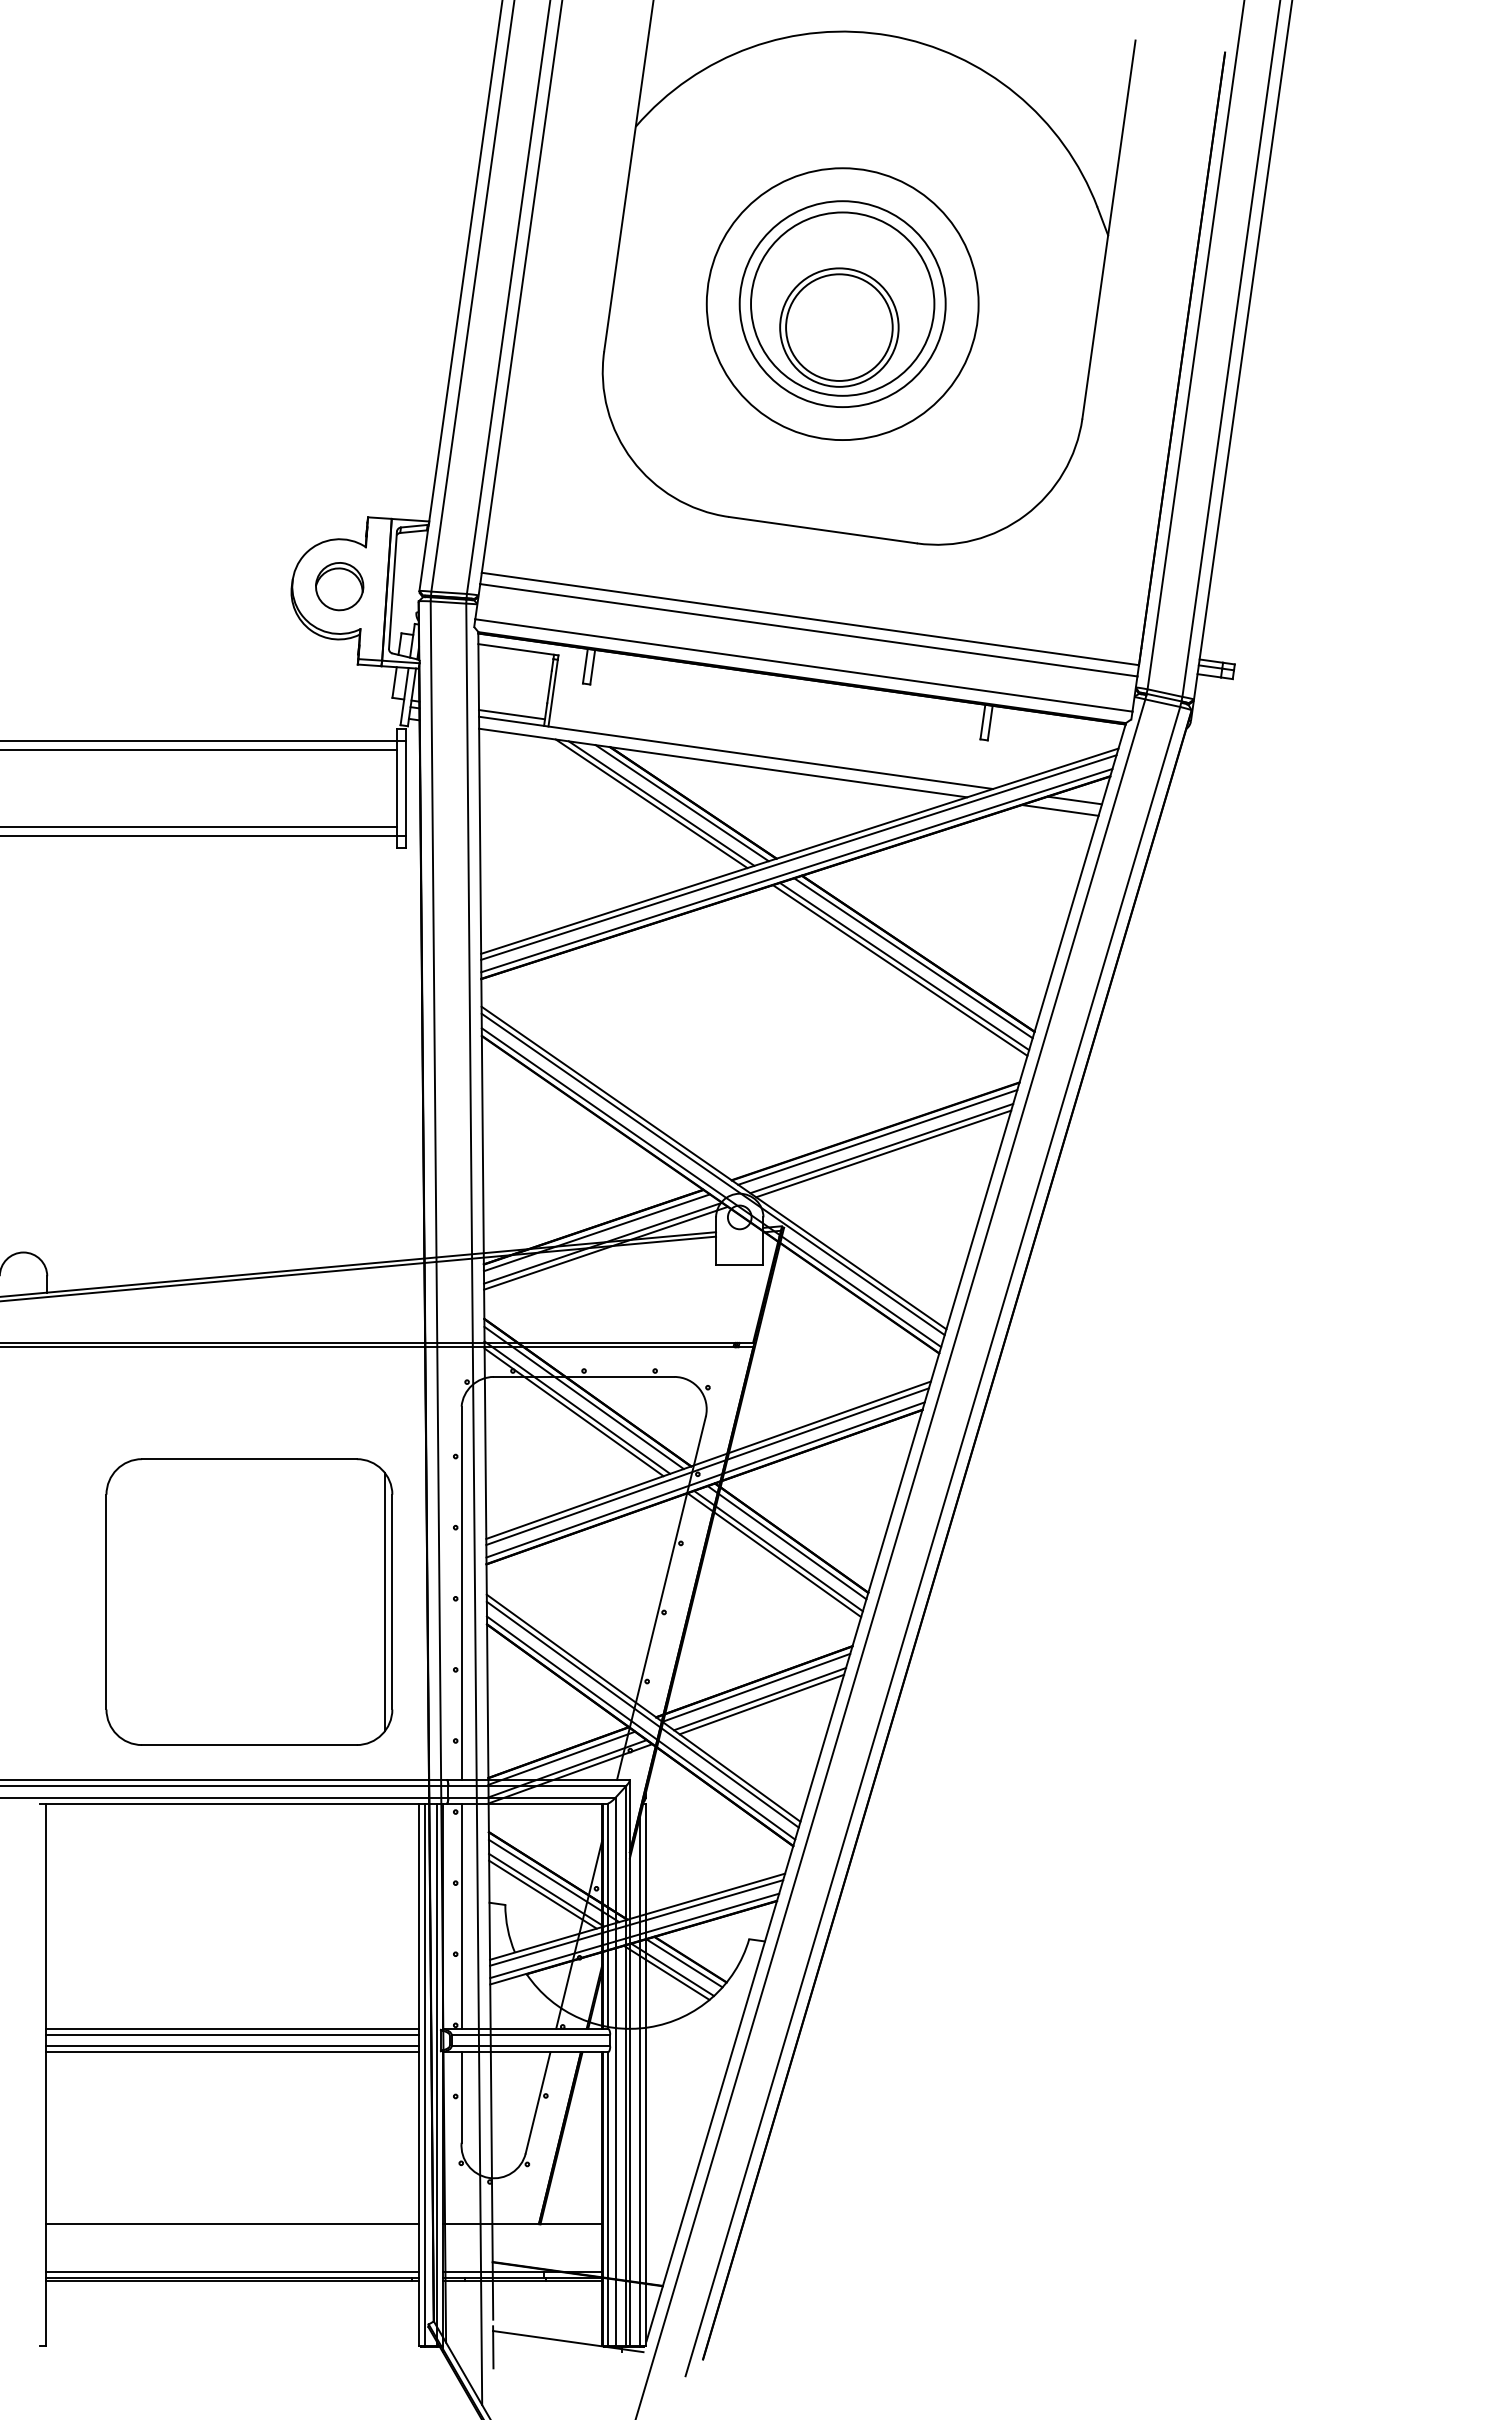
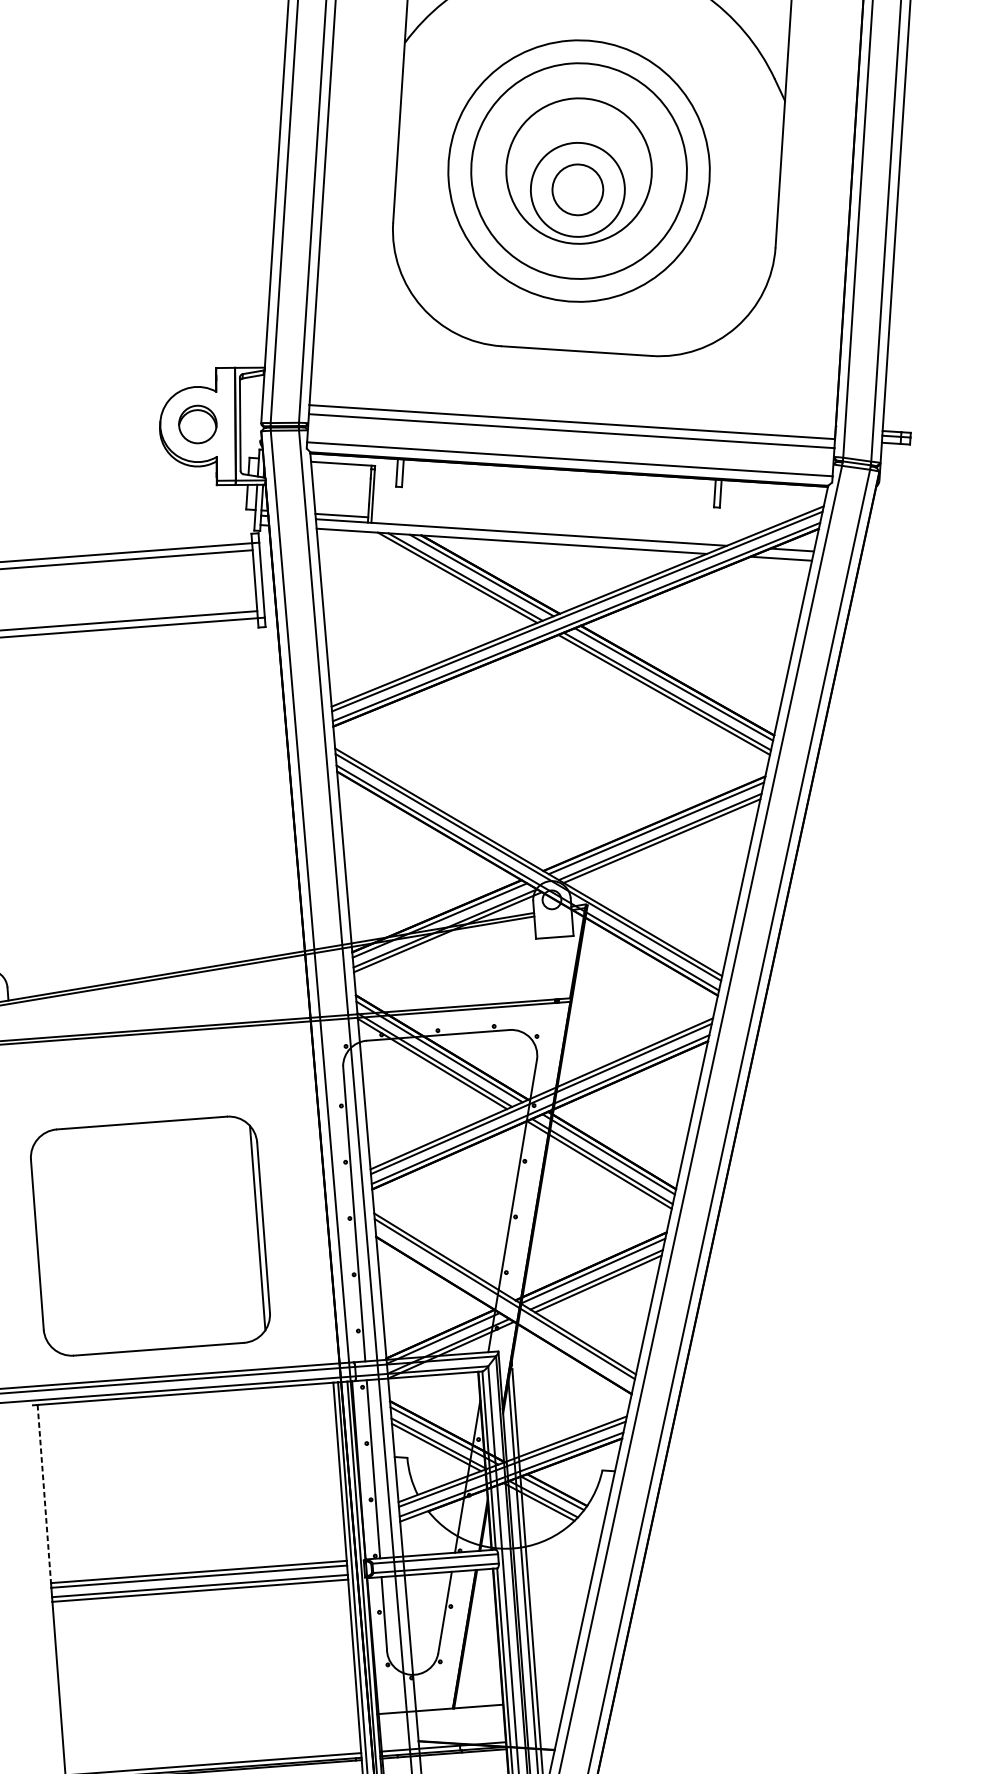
circle: (842, 304) -> (578, 171), size x1.6
circle: (839, 327) -> (577, 189), size x0.6
part: (249, 1601) -> (150, 1235), moved
line: (641, 1727) -> (504, 1309), removed
line: (45, 1916) -> (44, 1494), solid -> dashed
line: (232, 2224) -> (210, 1726), removed

